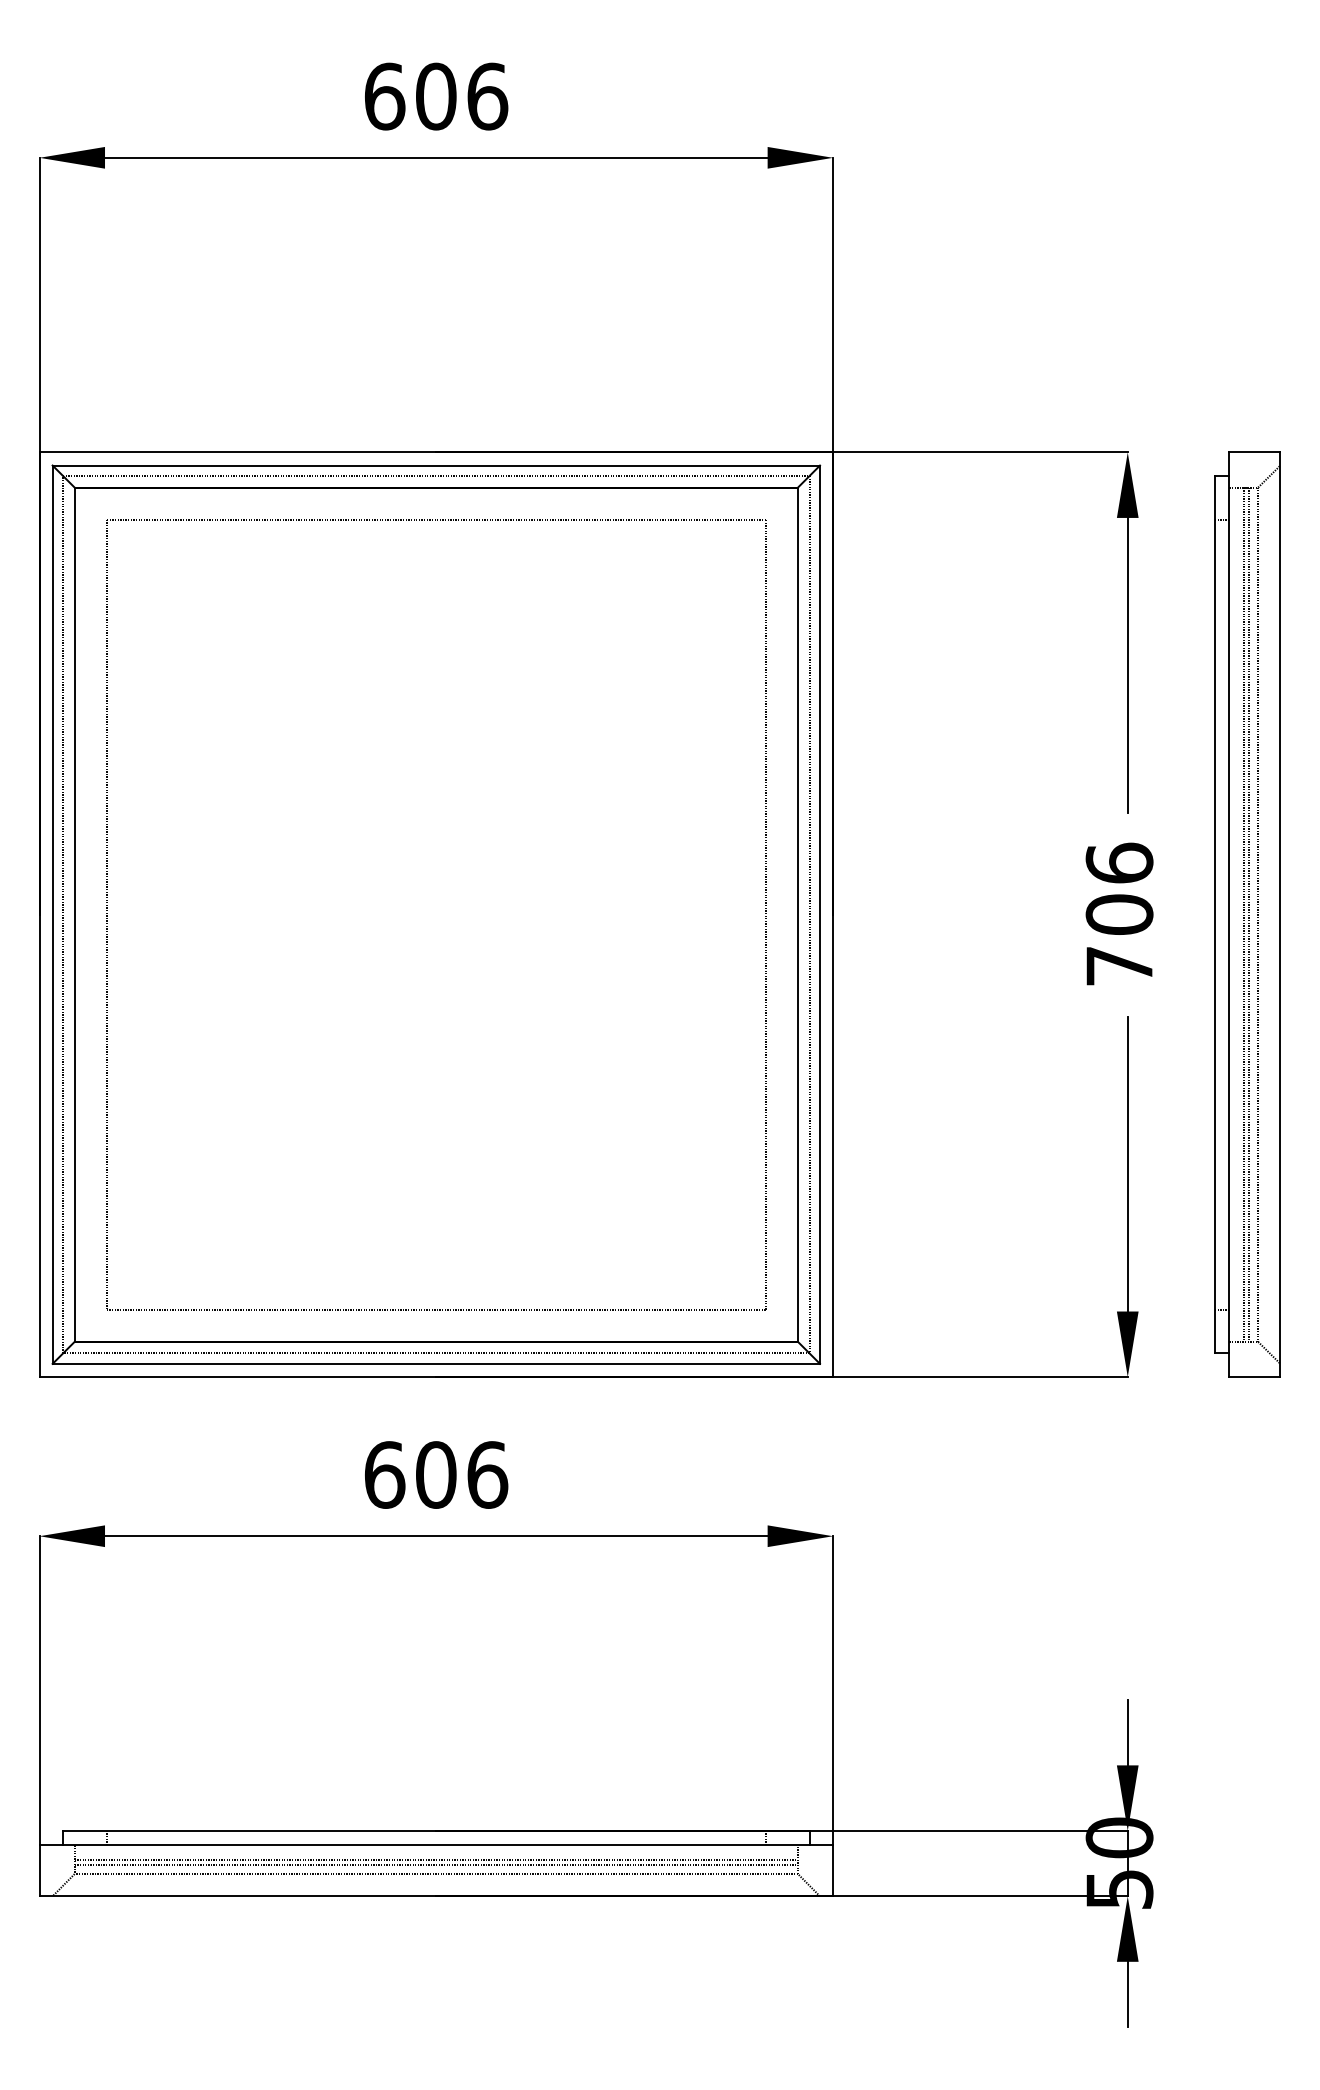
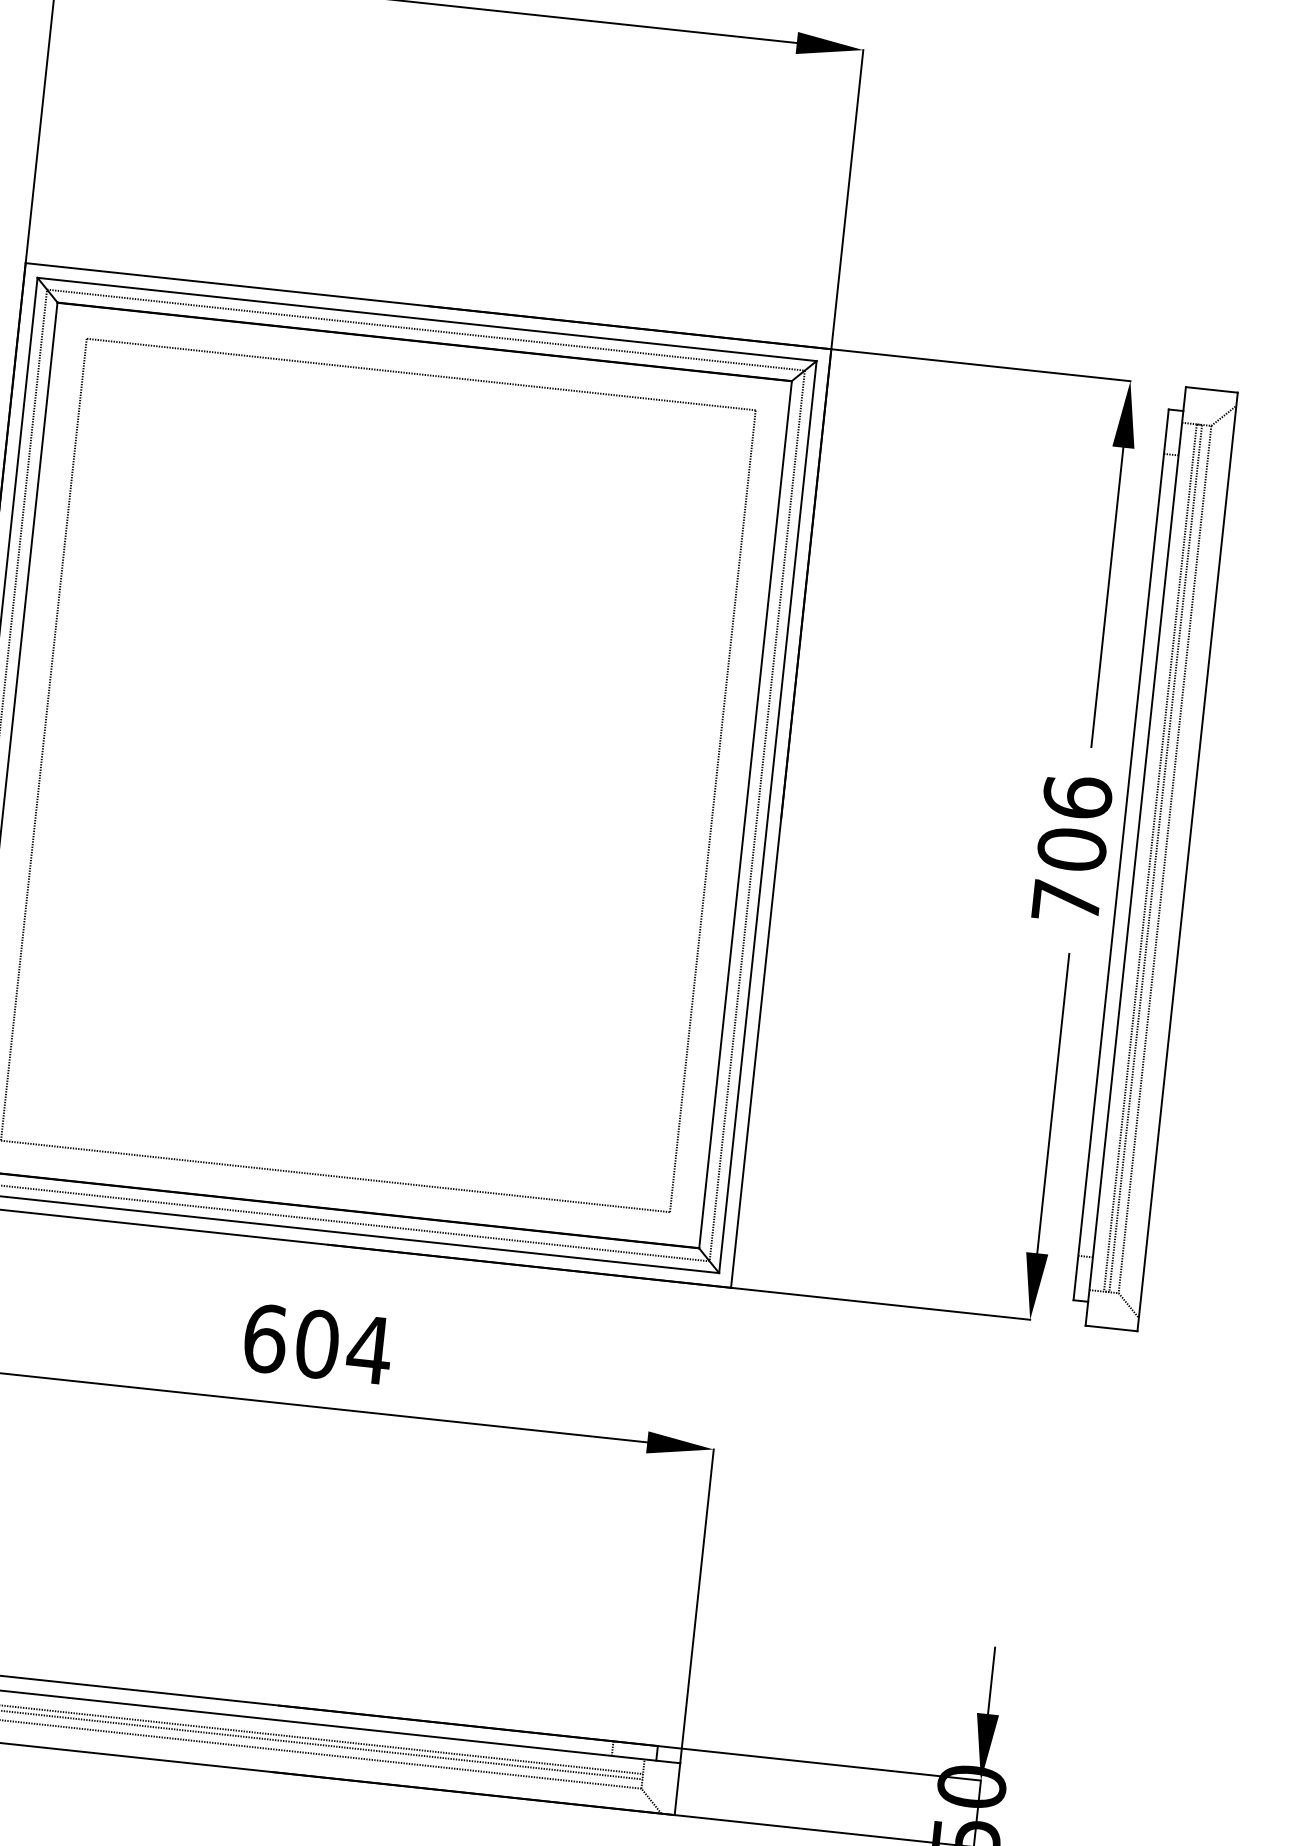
part: (1247, 914) -> (1154, 858), moved
text: (487, 1474) -> (369, 1349), 606 -> 604

